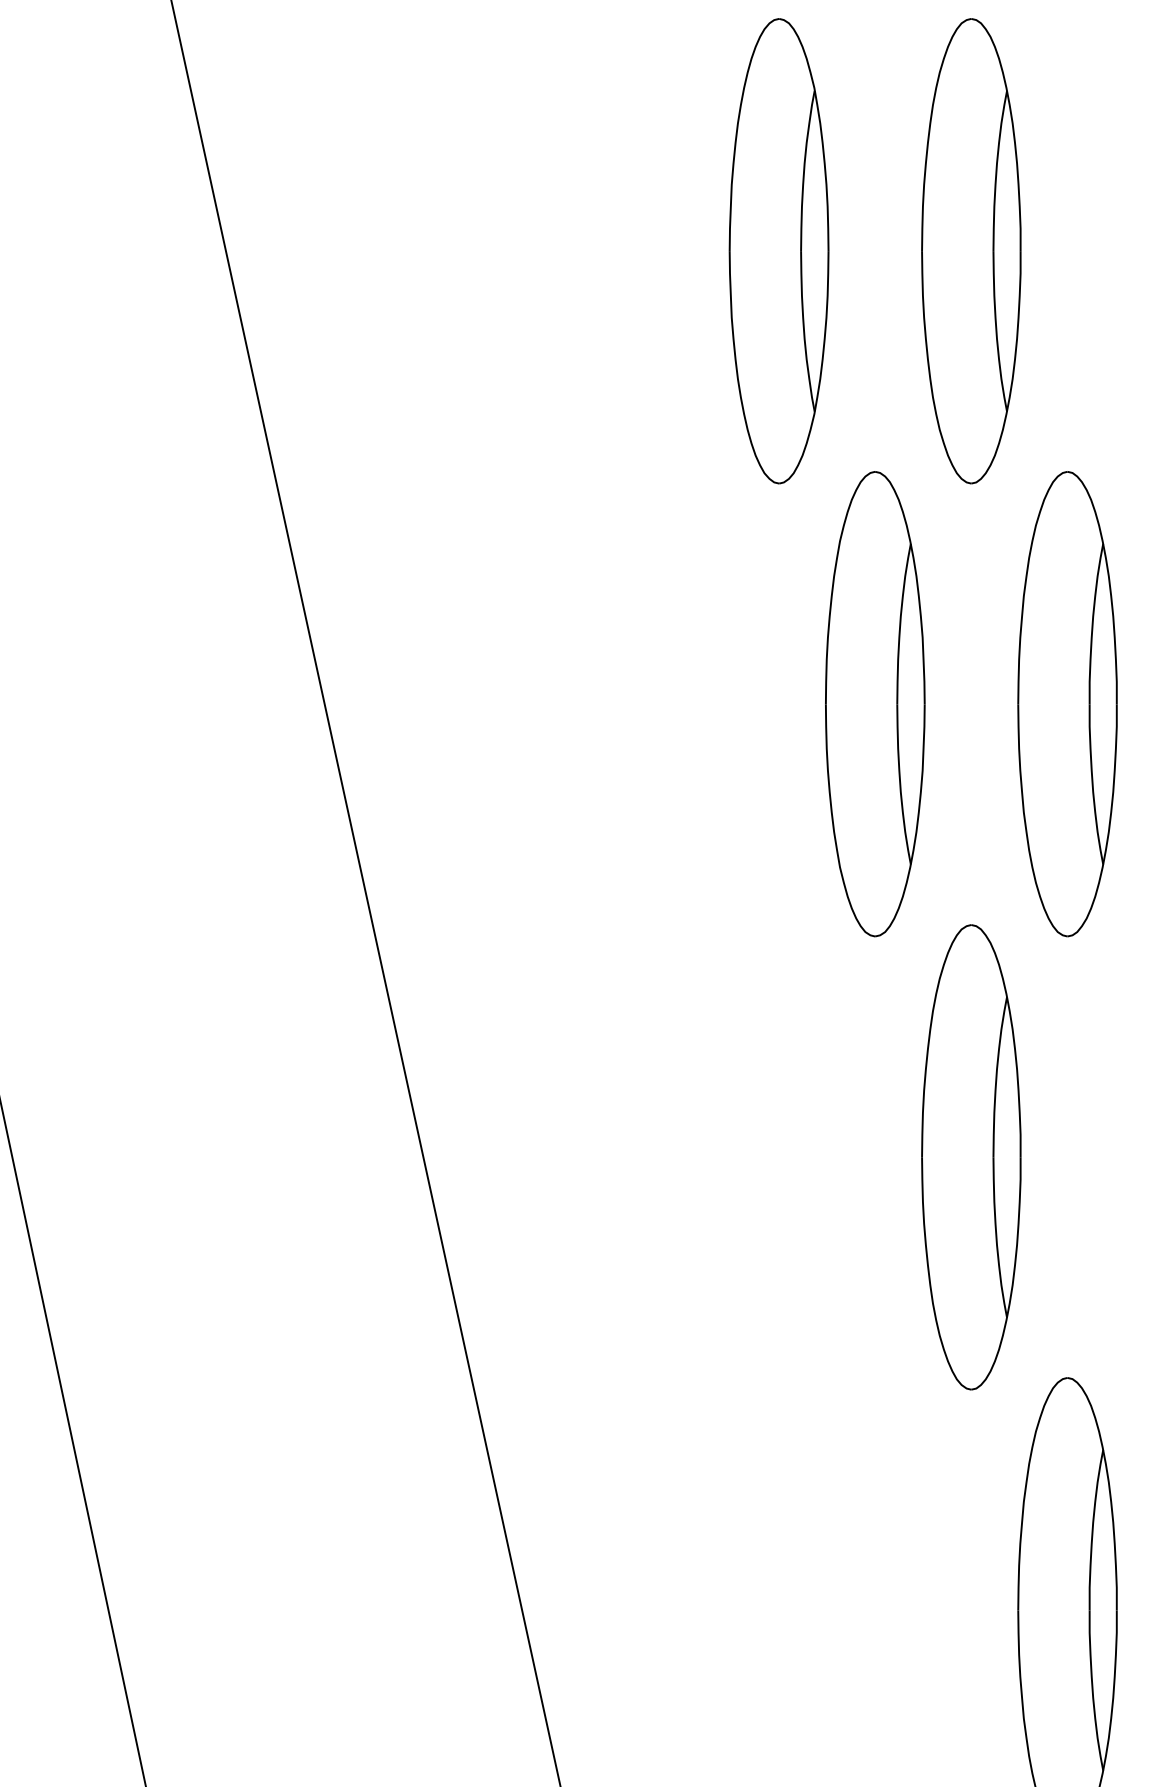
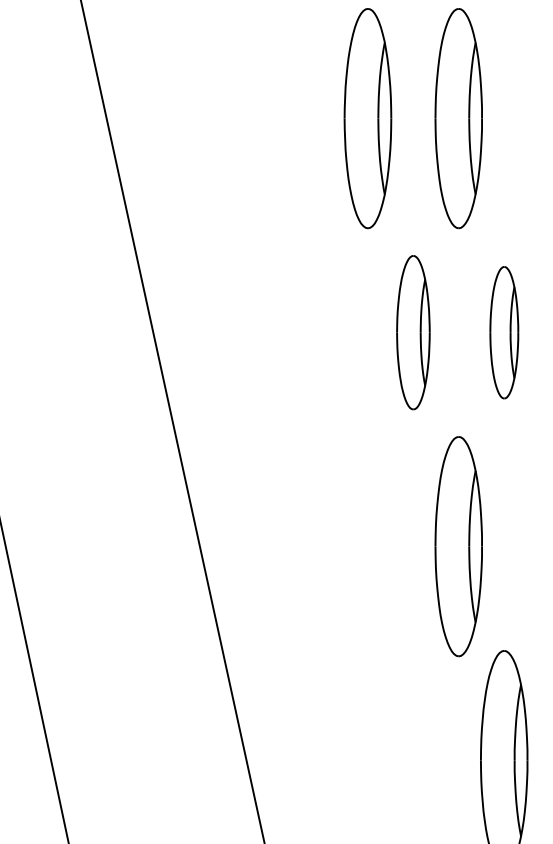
part: (875, 704) -> (413, 332), size x0.7
part: (1068, 704) -> (504, 332), size x0.6

